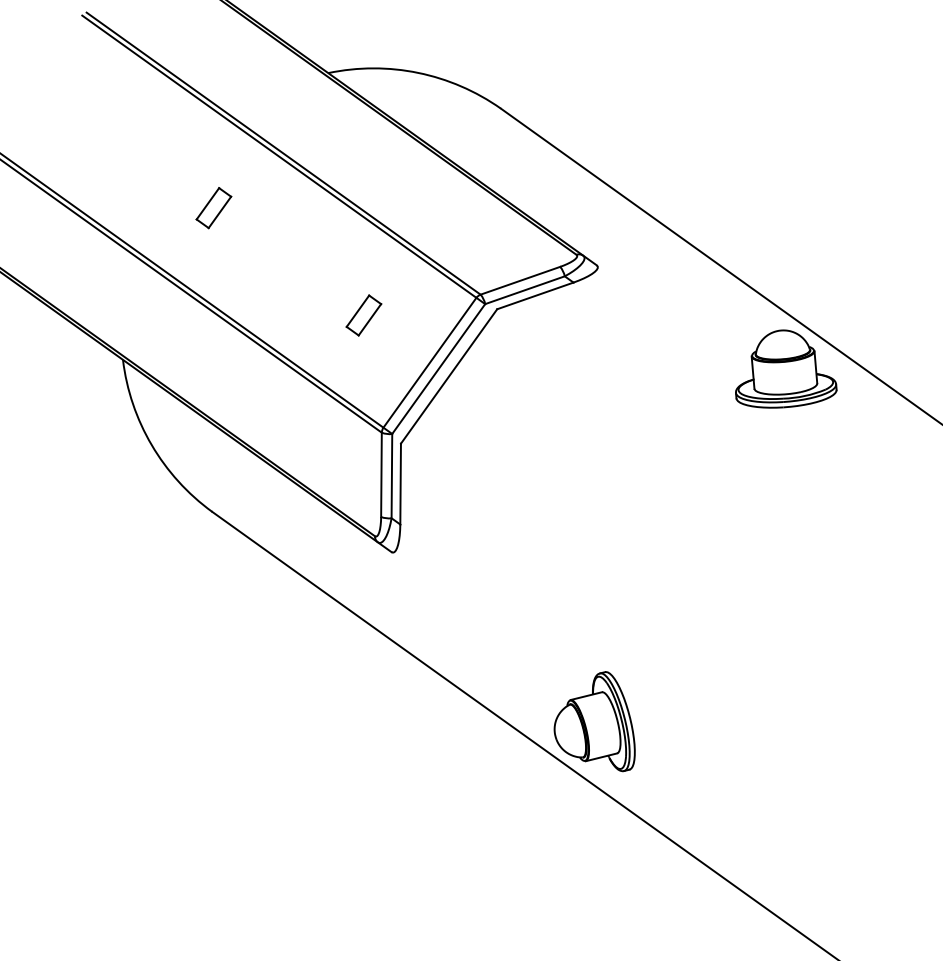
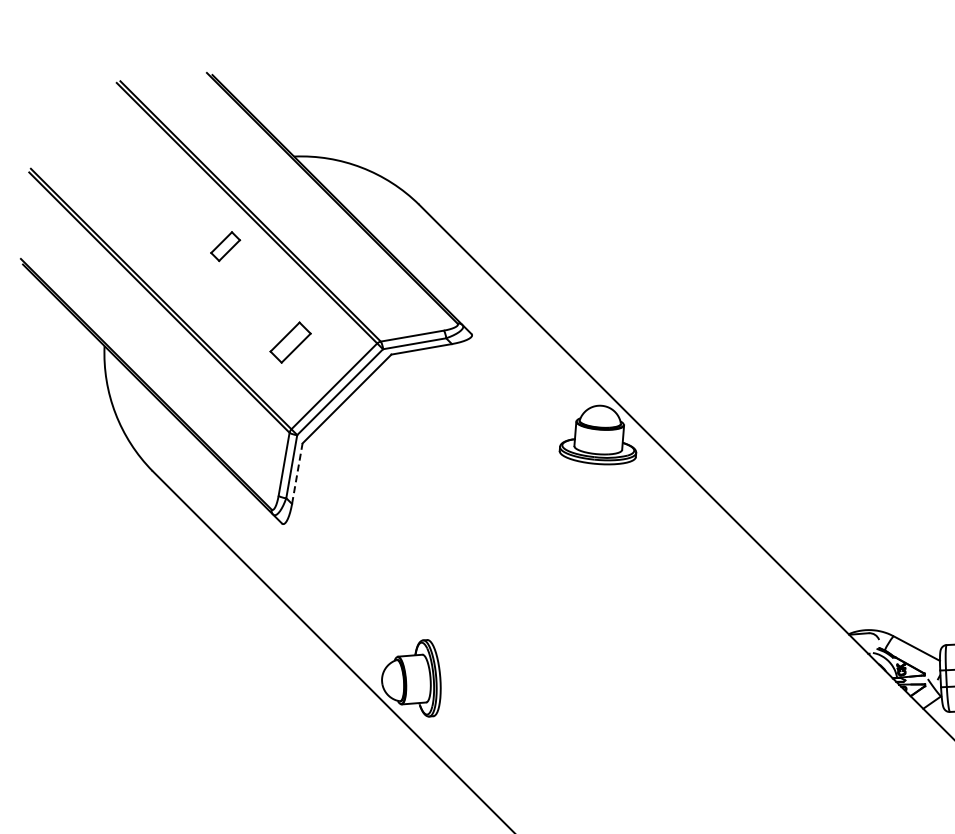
part: (213, 207) -> (225, 246), moved
part: (363, 315) -> (290, 342), size x1.4
line: (400, 483) -> (297, 473), solid -> dashed

